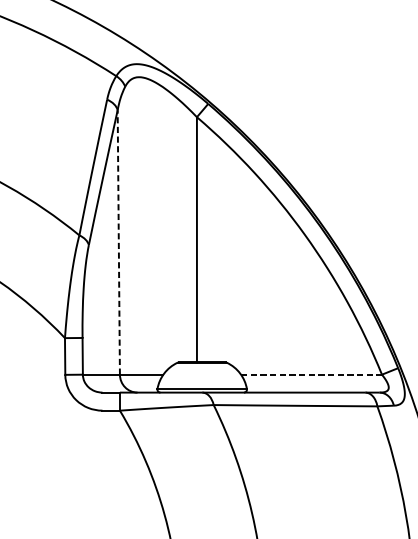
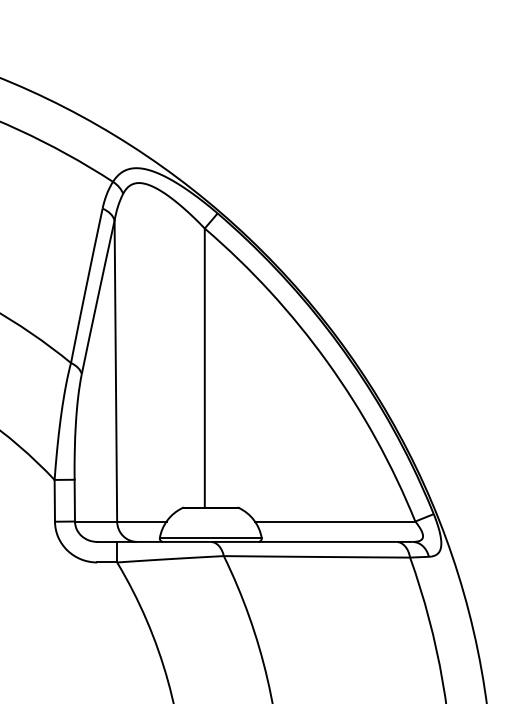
line: (118, 241) -> (115, 370), dashed -> solid
line: (311, 374) -> (335, 521), dashed -> solid

